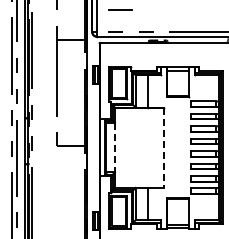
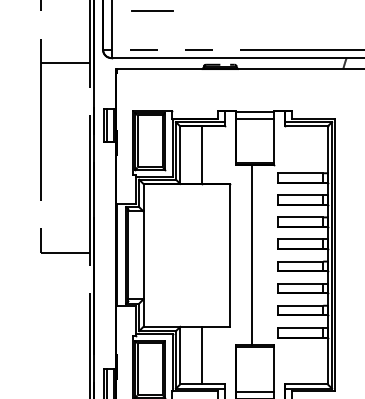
line: (114, 147) -> (142, 255), dashed -> solid
line: (176, 147) -> (252, 255), added
line: (163, 148) -> (229, 256), dashed -> solid

